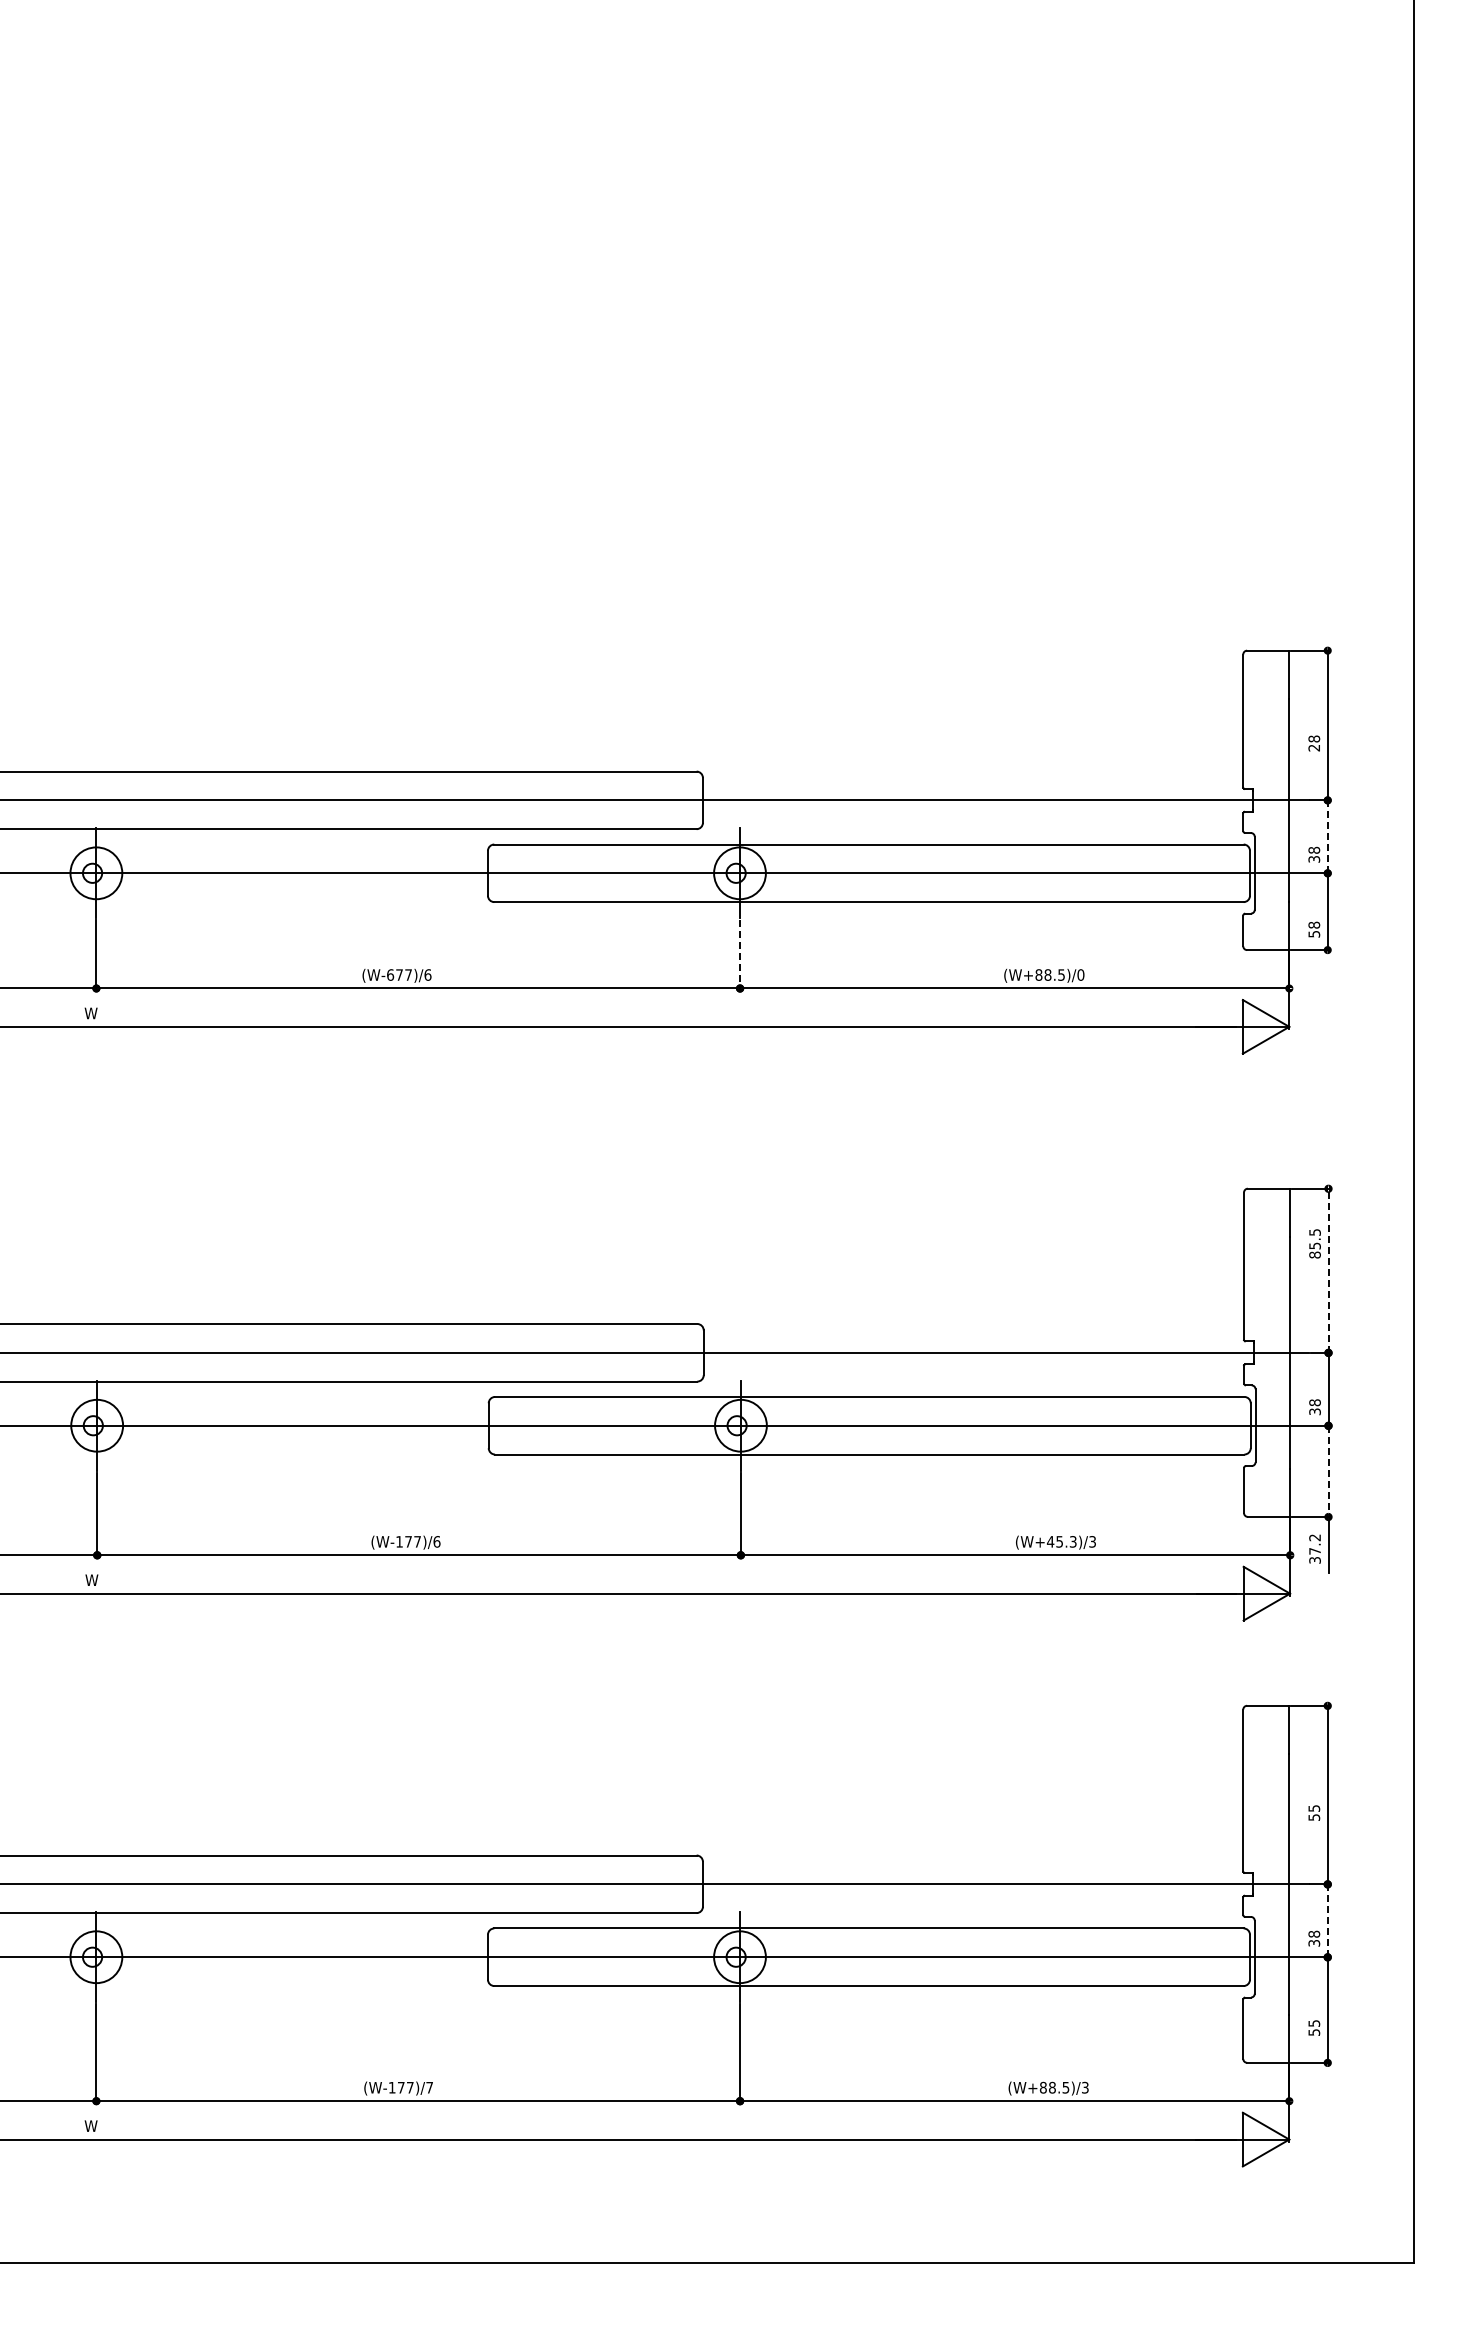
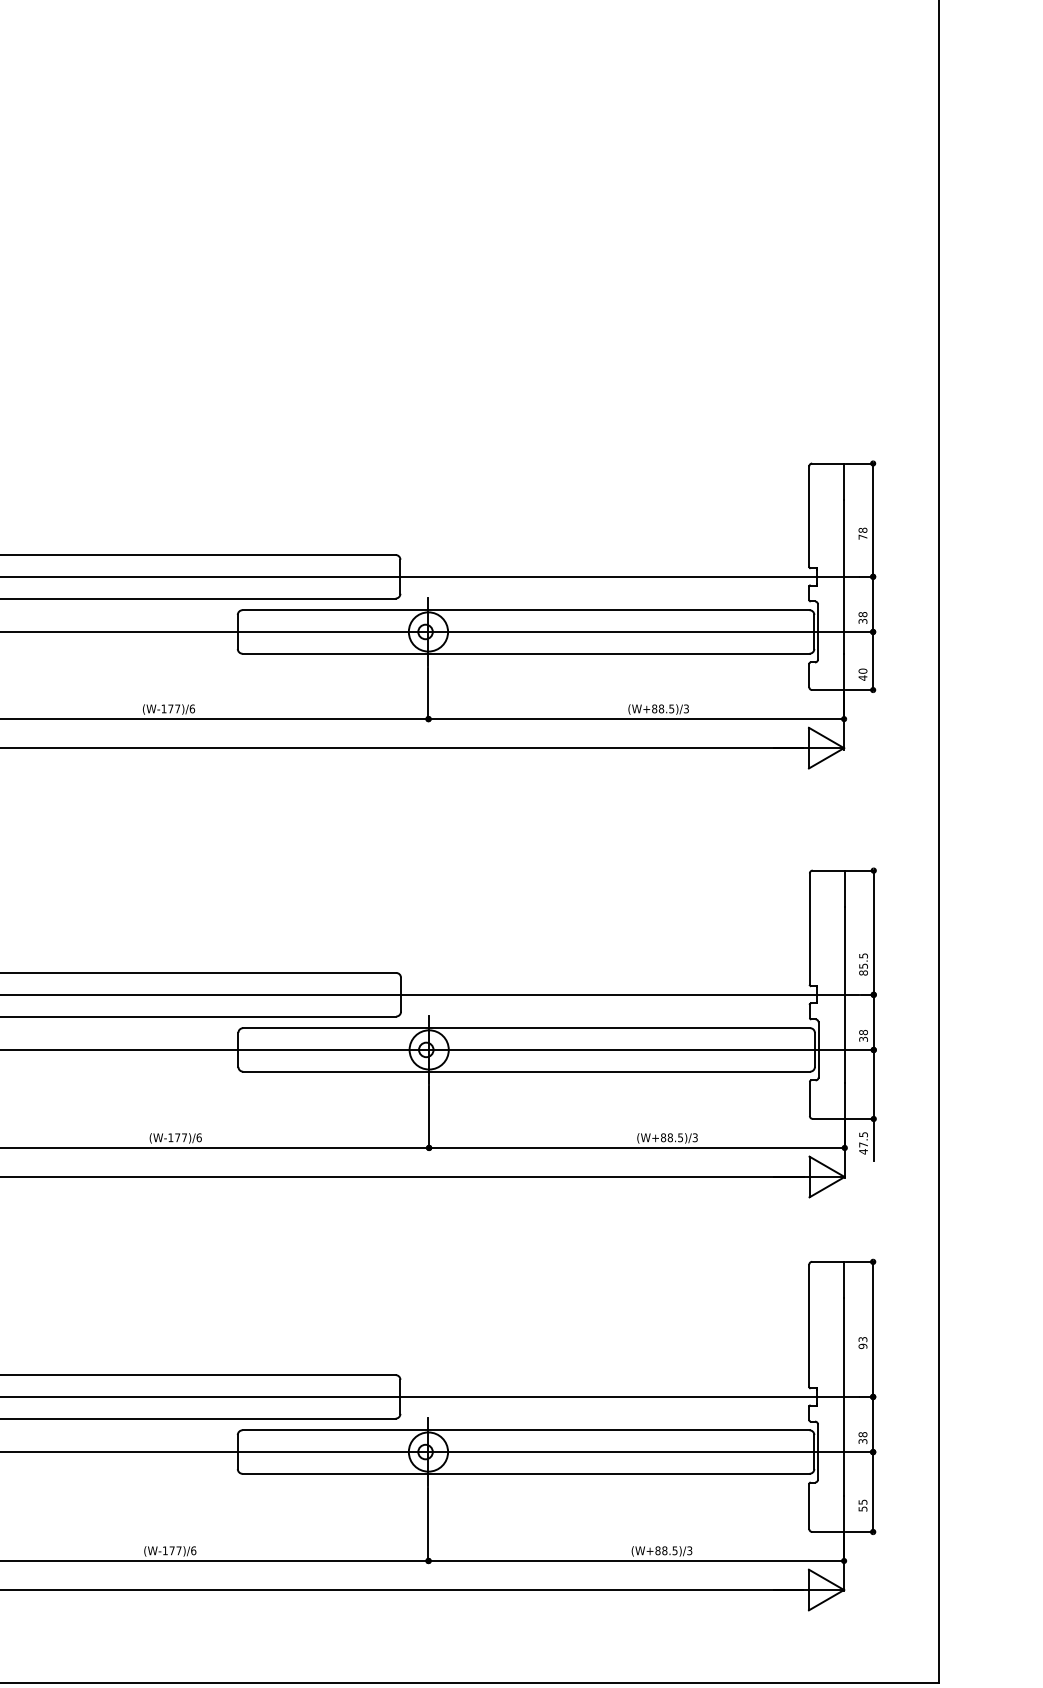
text: (1313, 747) -> (862, 536), 28 -> 78
line: (1327, 836) -> (872, 604), dashed -> solid
text: (1314, 929) -> (863, 674), 58 -> 40
line: (739, 955) -> (428, 694), dashed -> solid
text: (390, 974) -> (164, 708), (W-677)/6 -> (W-177)/6
text: (1080, 974) -> (686, 708), (W+88.5)/0 -> (W+88.5)/3
text: (1314, 1243) -> (863, 964), moved
line: (1328, 1270) -> (873, 932), dashed -> solid
line: (1328, 1471) -> (873, 1084), dashed -> solid
text: (1061, 1541) -> (671, 1137), (W+45.3)/3 -> (W+88.5)/3
text: (1314, 1549) -> (863, 1143), 37.2 -> 47.5
text: (1313, 1813) -> (862, 1343), 55 -> 93
line: (1327, 1920) -> (872, 1424), dashed -> solid
text: (429, 2087) -> (193, 1550), (W-177)/7 -> (W-177)/6

